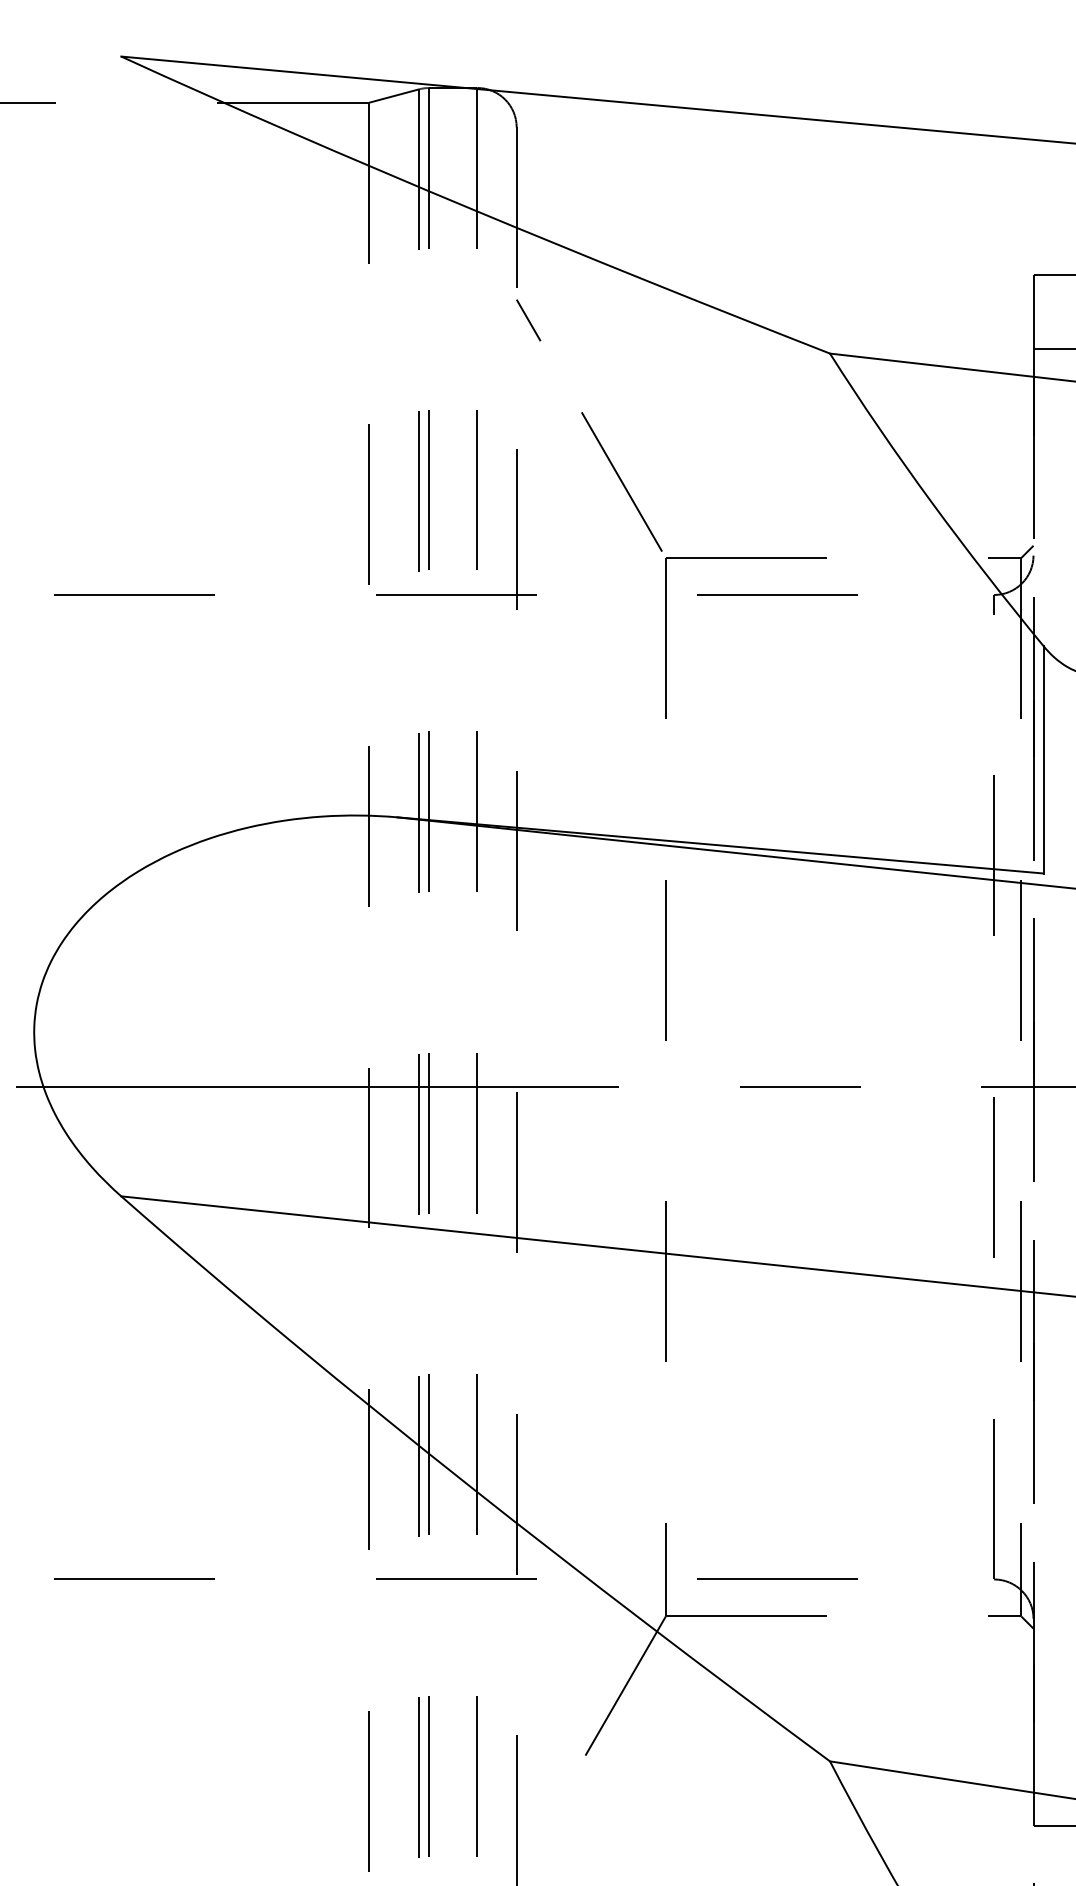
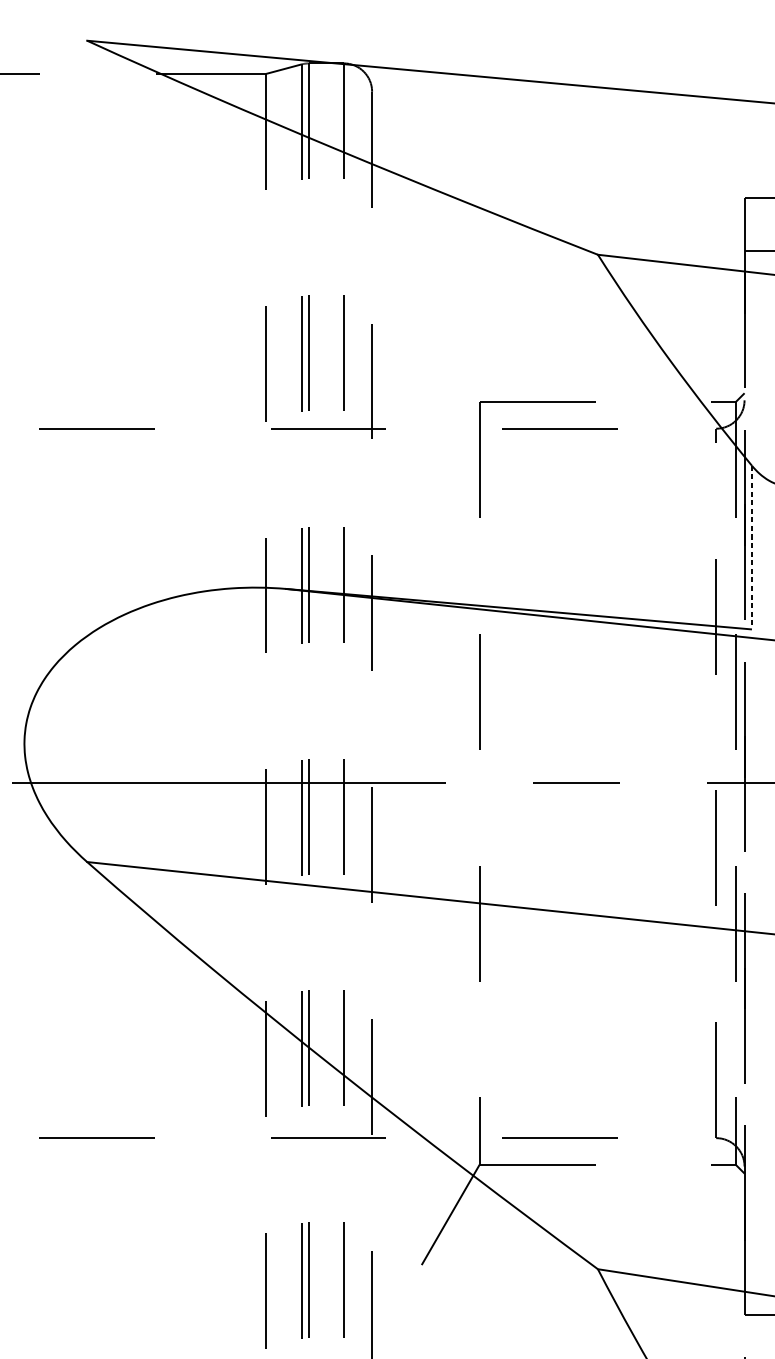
line: (528, 320) -> (380, 230), removed
line: (621, 481) -> (447, 346), removed
line: (1043, 759) -> (751, 547), solid -> dashed

